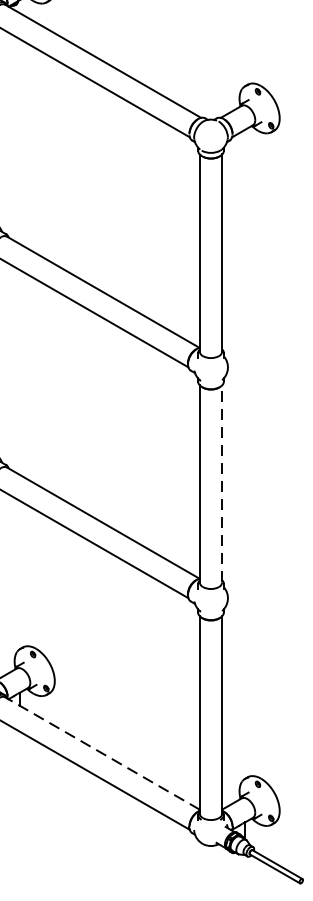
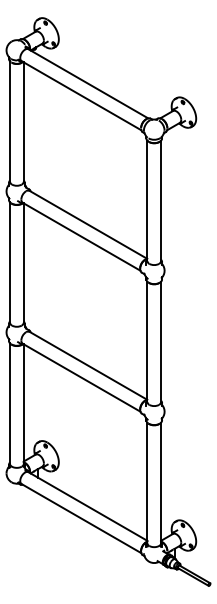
line: (222, 483) -> (161, 341), dashed -> solid
line: (101, 753) -> (87, 506), dashed -> solid

